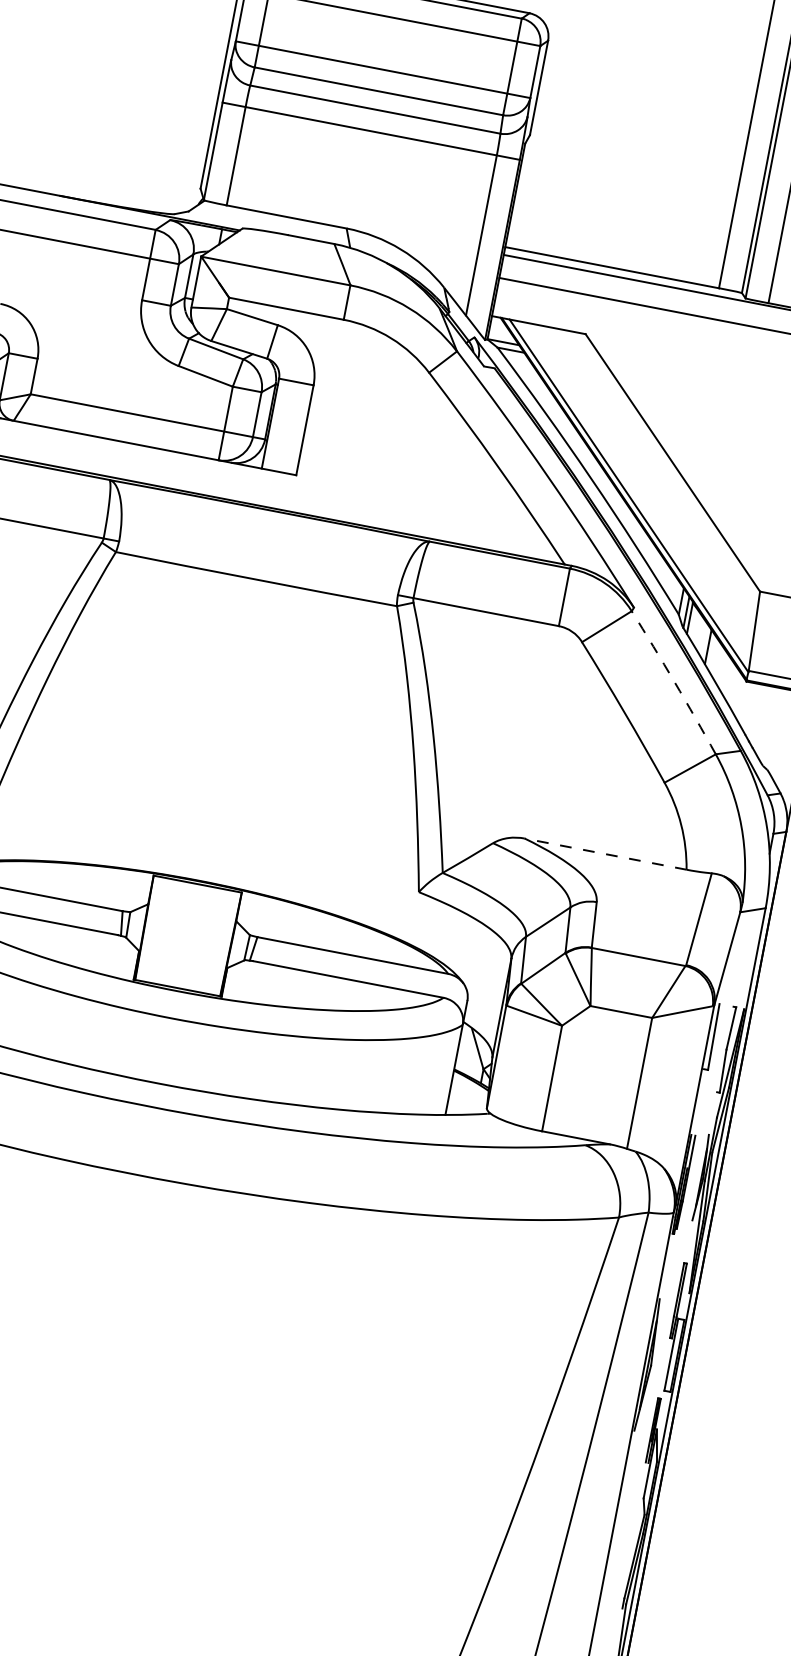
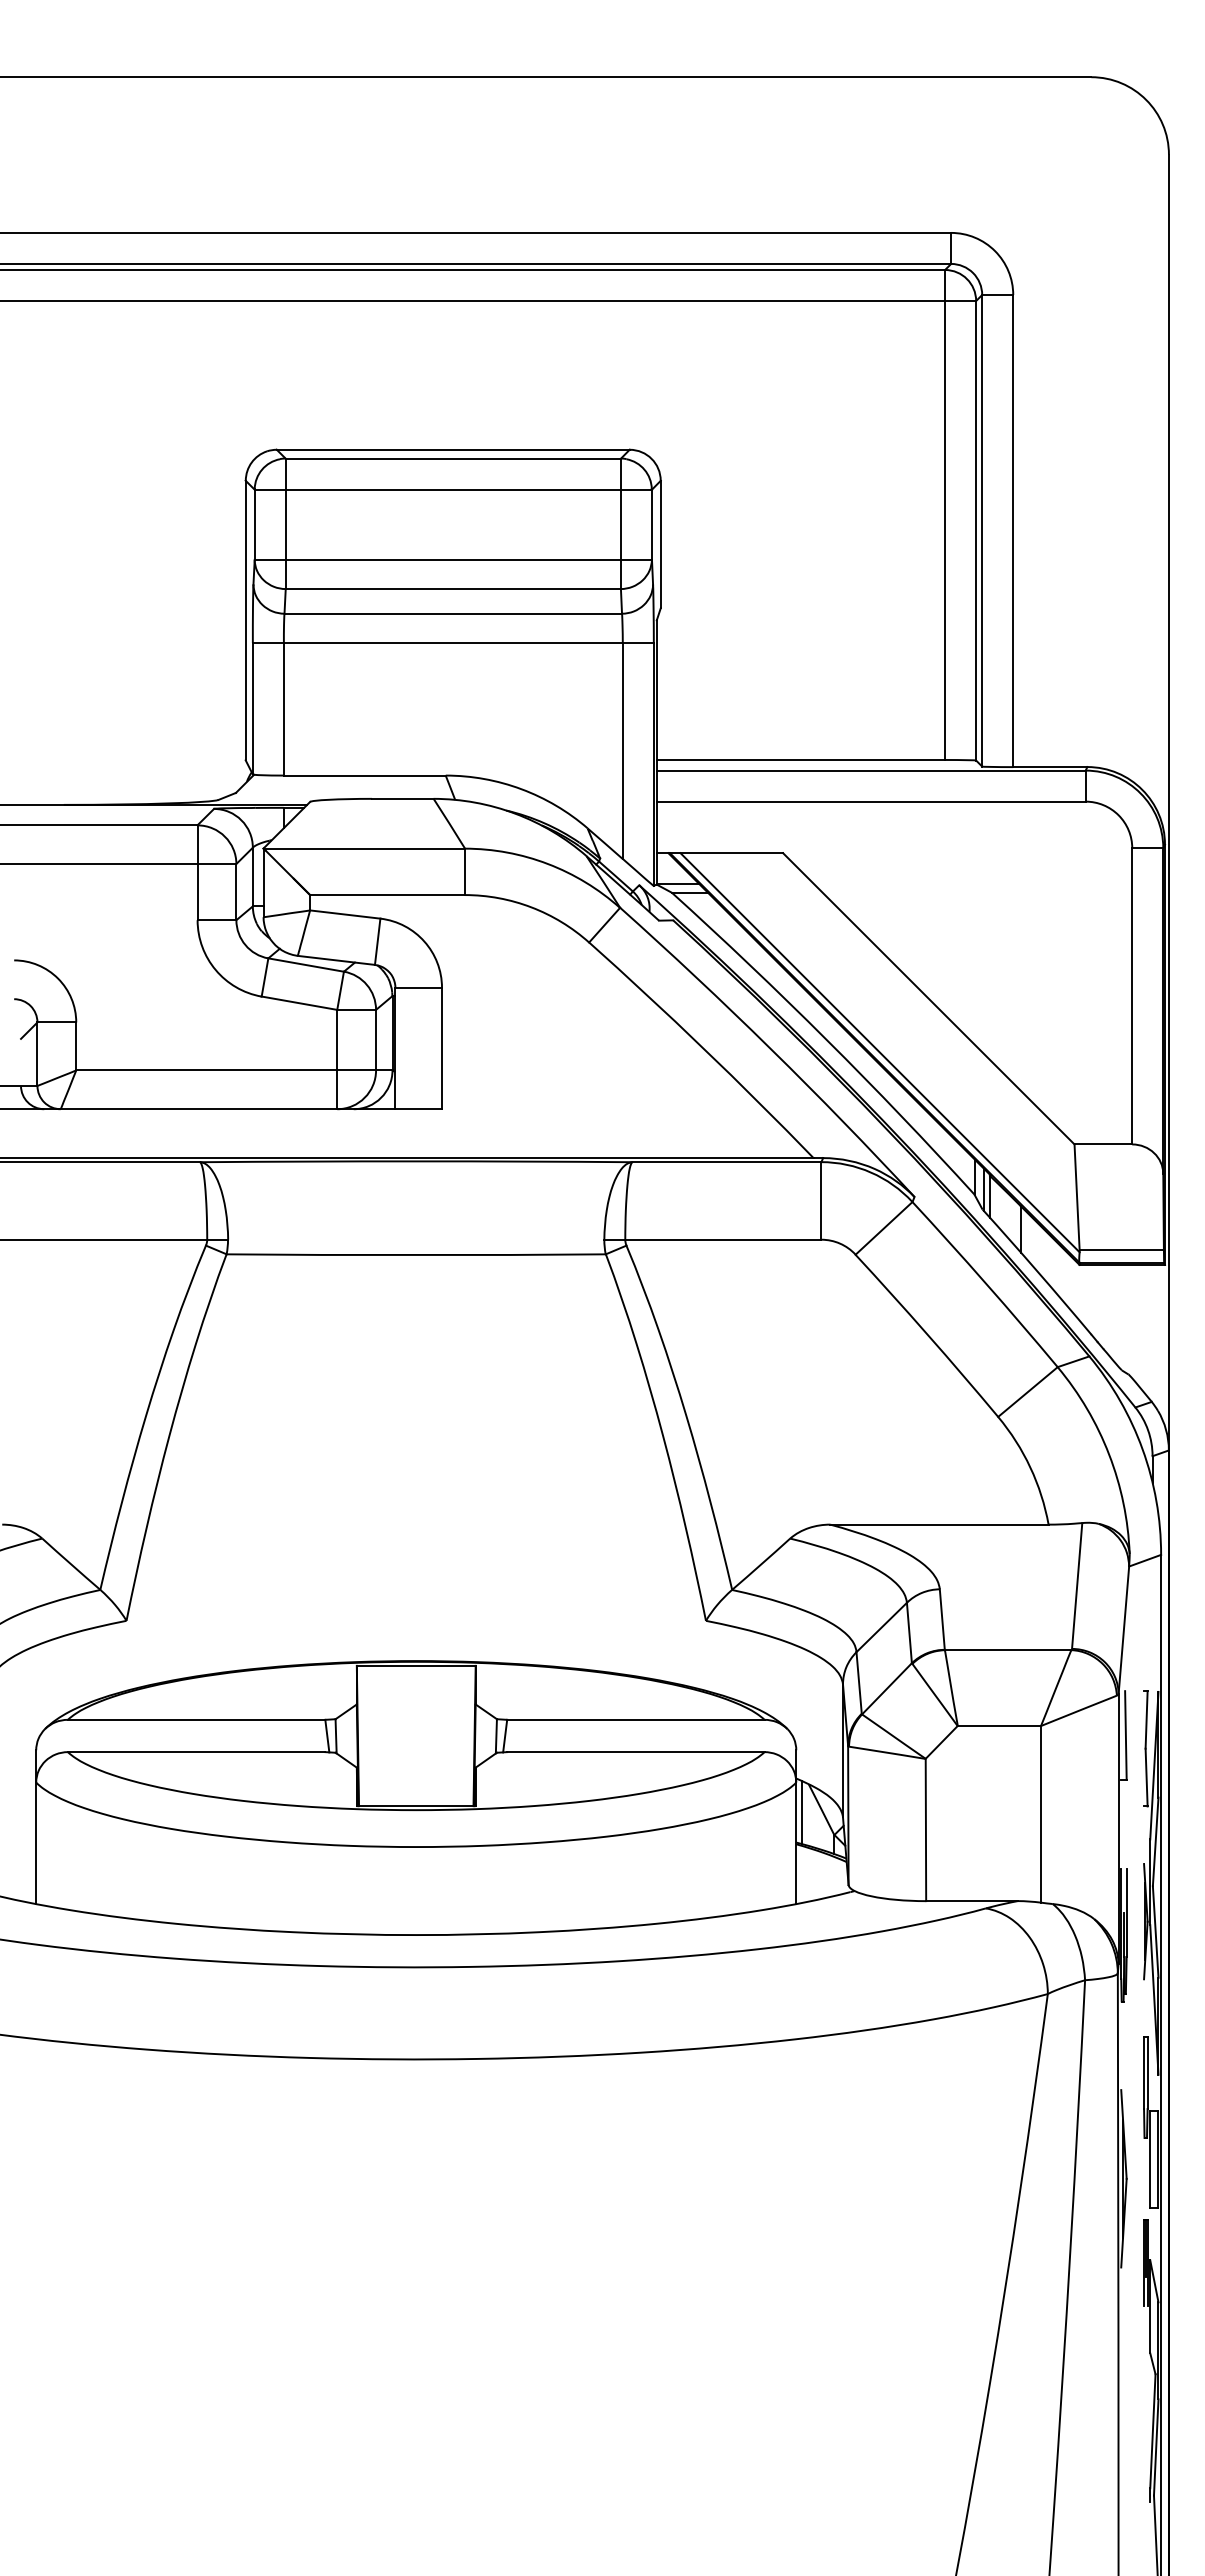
arc: (674, 682) -> (986, 1283), dashed -> solid
line: (605, 853) -> (938, 1524), dashed -> solid
line: (462, 1047) -> (801, 1811), added

